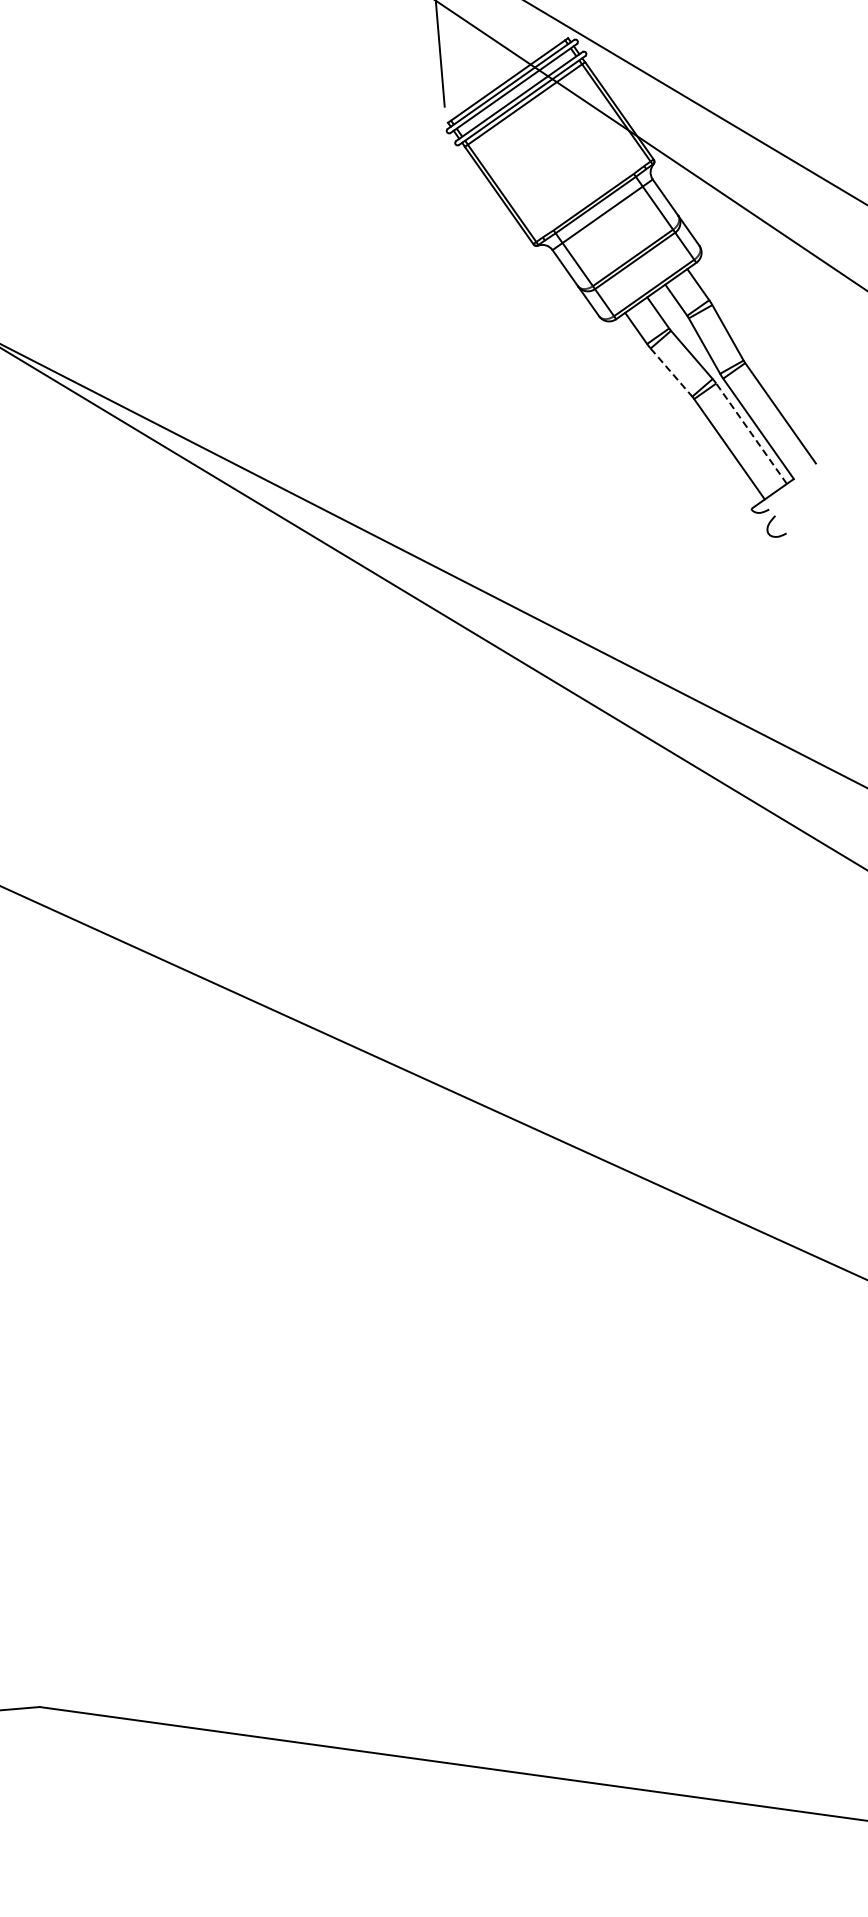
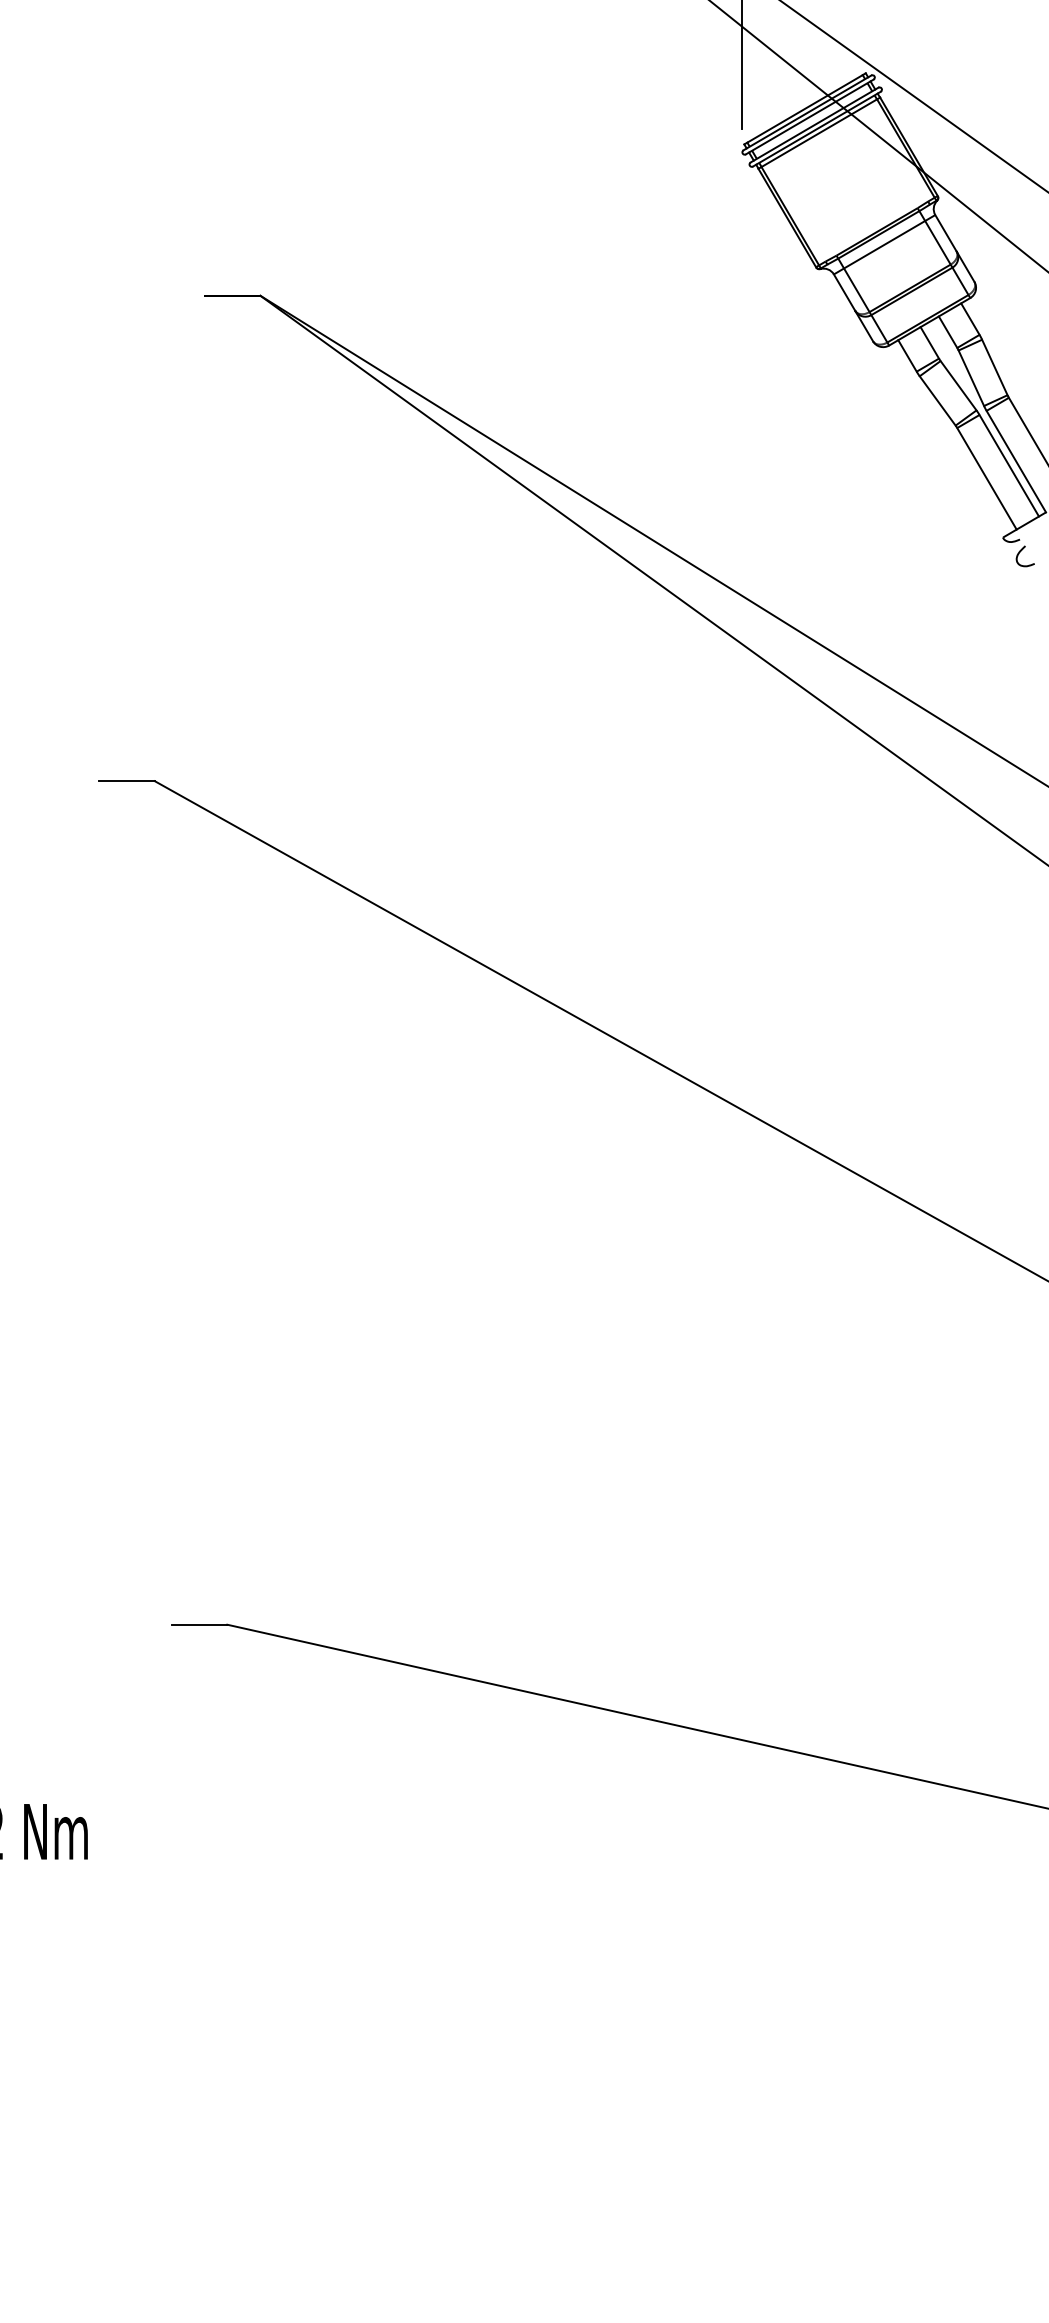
line: (671, 372) -> (937, 400), dashed -> solid
line: (751, 433) -> (1009, 465), dashed -> solid

